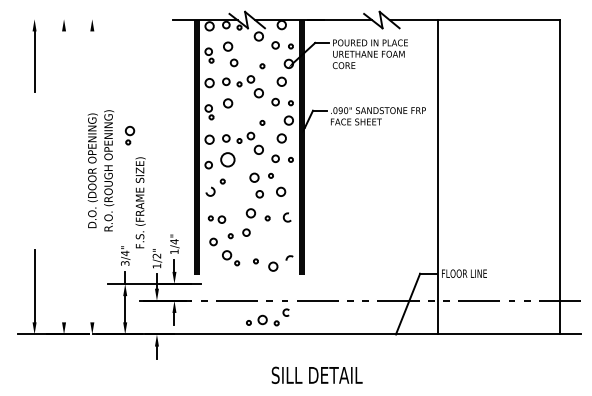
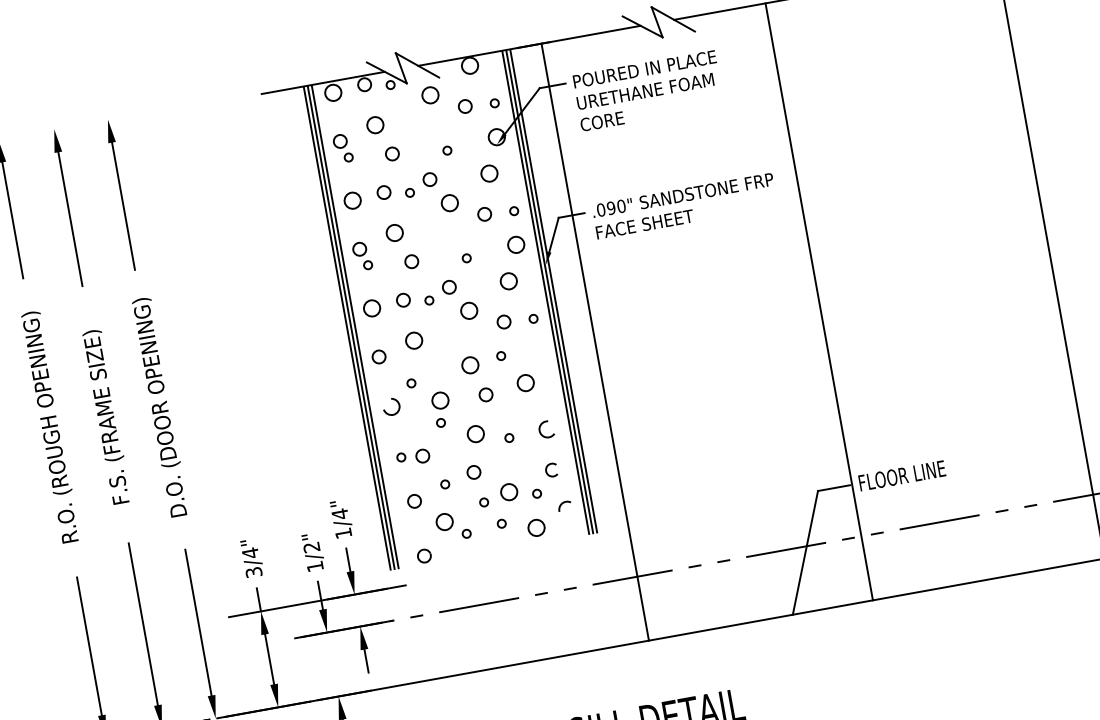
line: (92, 64) -> (123, 205), added
line: (64, 66) -> (71, 218), added
circle: (233, 119) -> (410, 261), added
part: (130, 135) -> (442, 408), moved
circle: (228, 160) -> (415, 341), size x0.62
text: (109, 170) -> (51, 426), moved
line: (320, 177) -> (595, 342), added
text: (140, 202) -> (106, 416), moved
arc: (213, 268) -> (423, 551), added
line: (64, 279) -> (144, 623), added
line: (92, 283) -> (198, 621), added
part: (267, 317) -> (517, 485), moved

